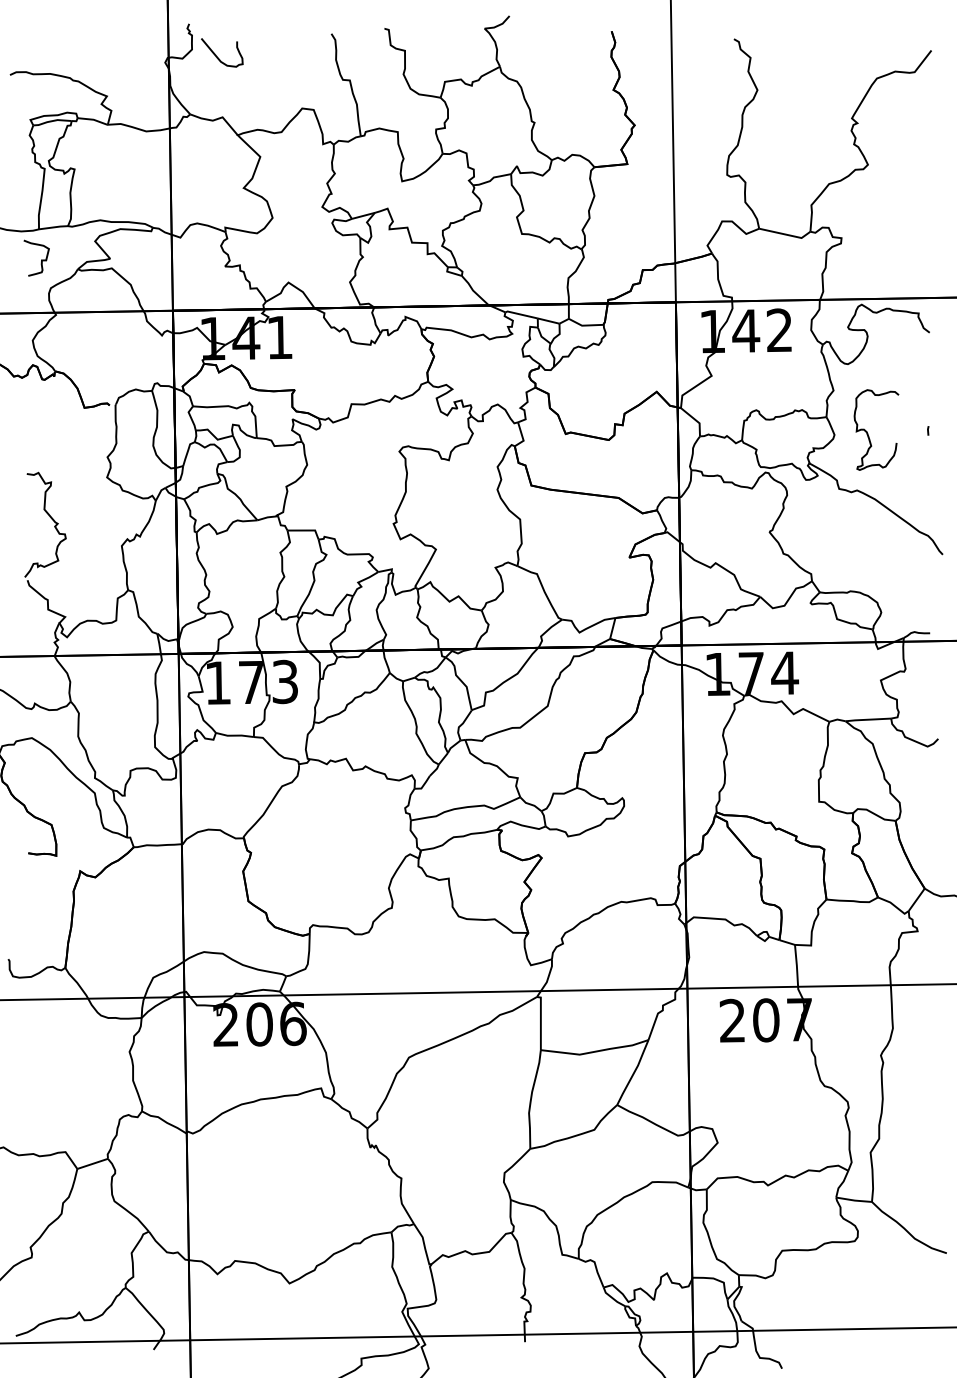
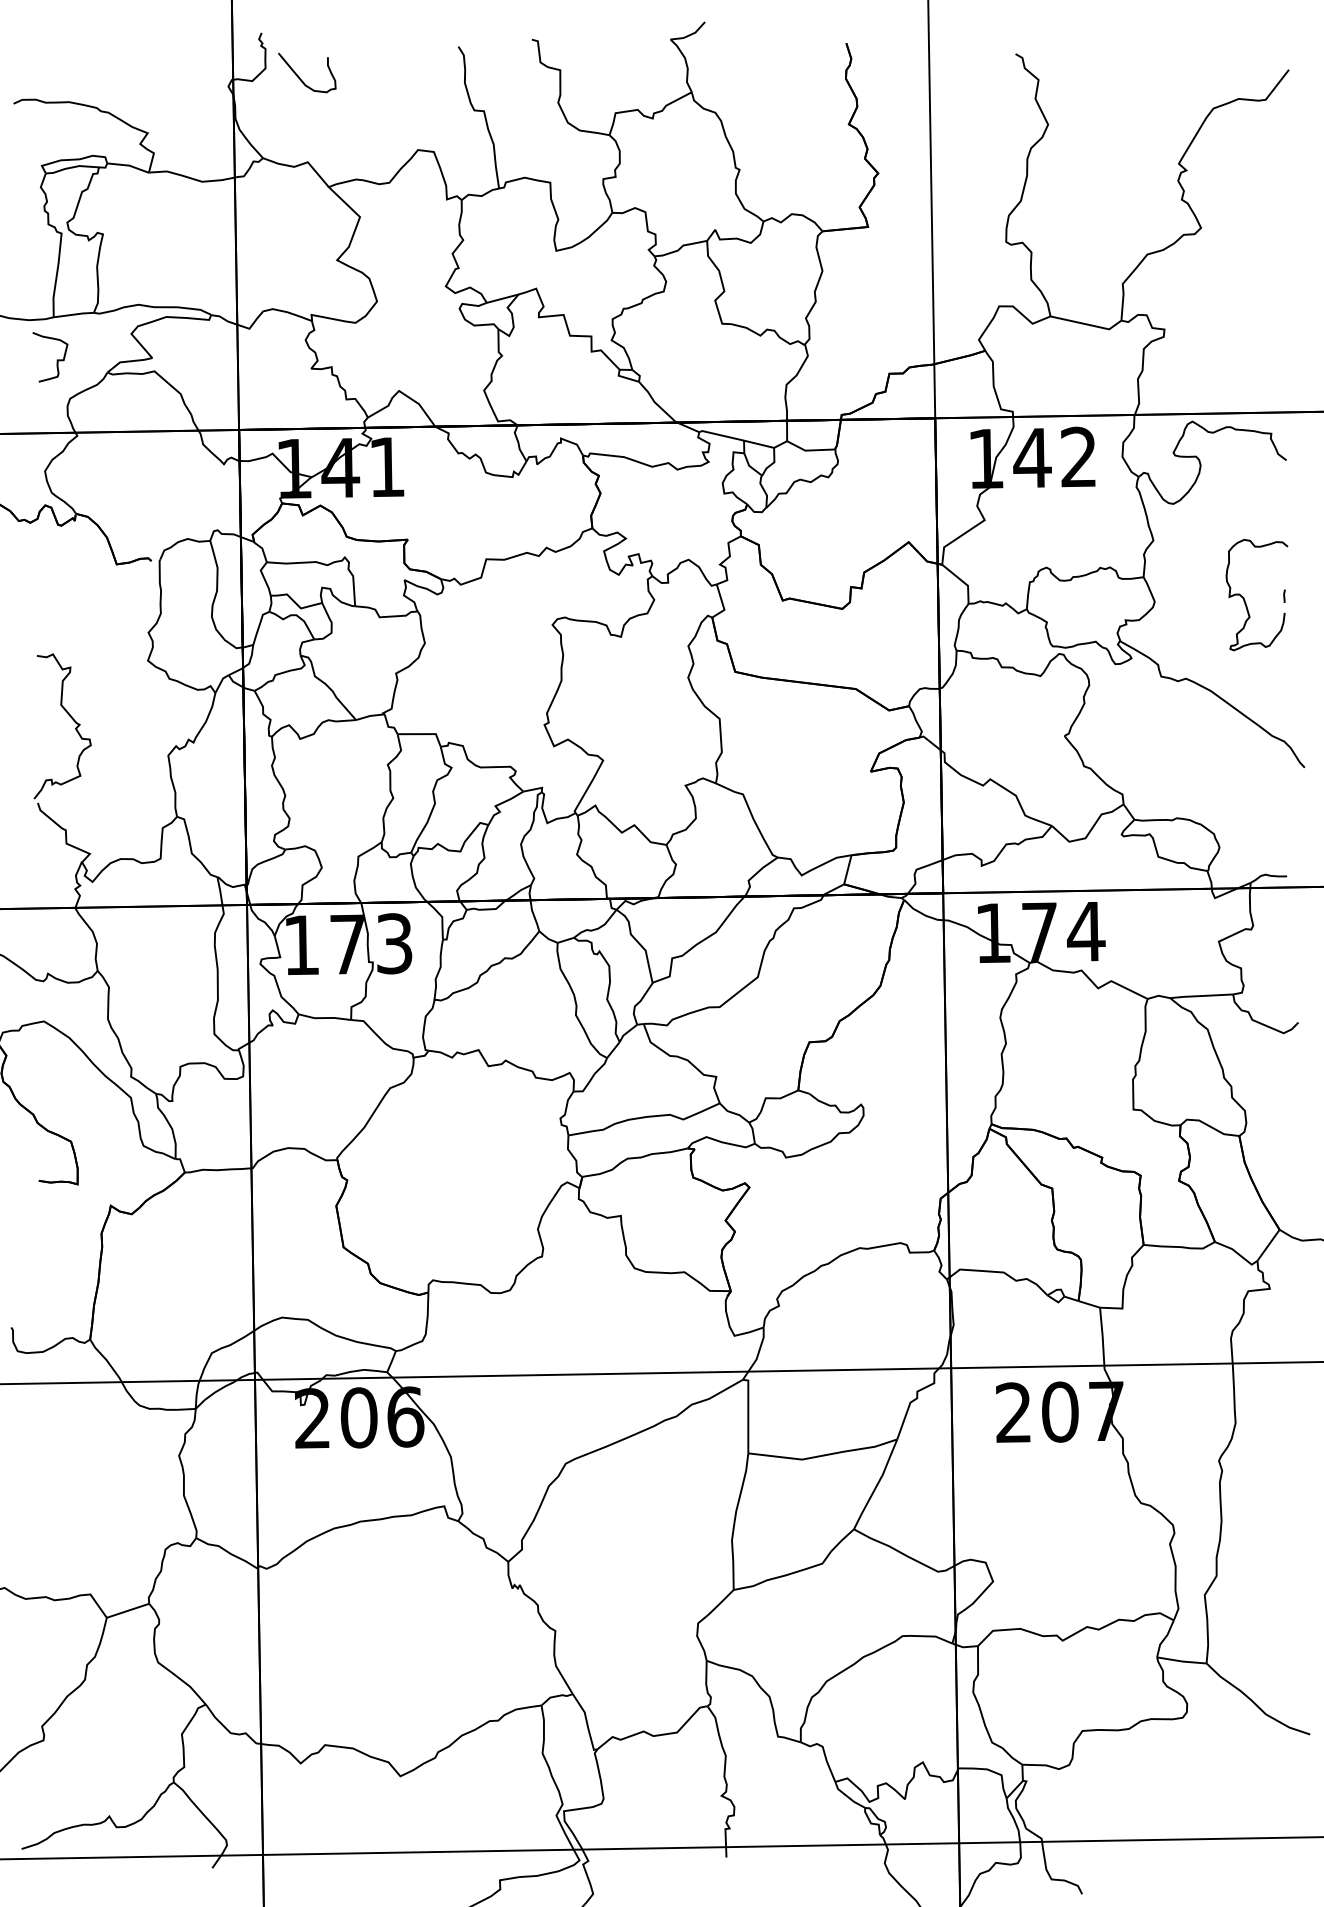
curve: (867, 431) -> (1244, 597), moved

